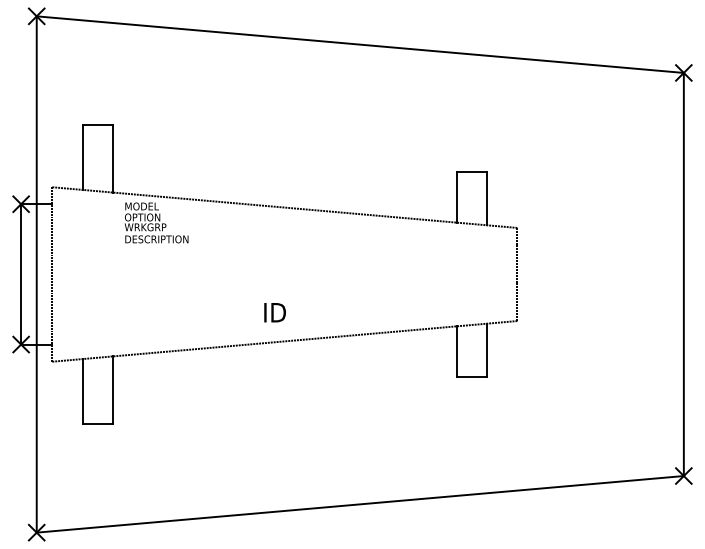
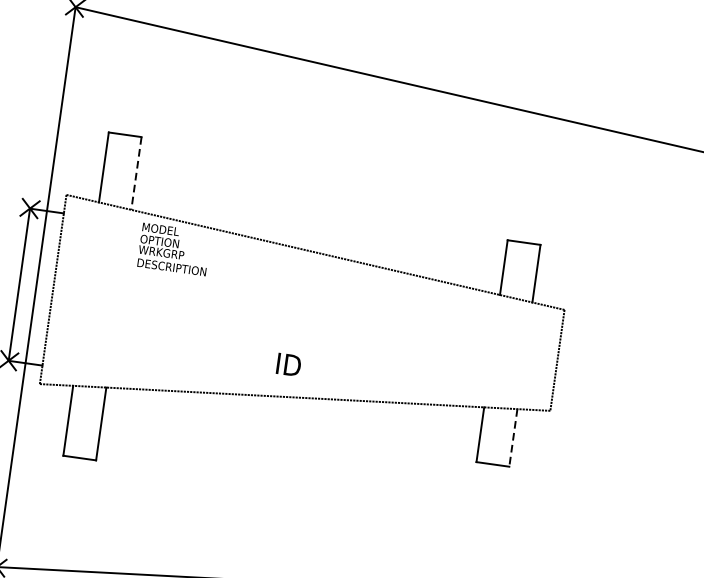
line: (112, 158) -> (136, 172), solid -> dashed
line: (487, 350) -> (513, 438), solid -> dashed

